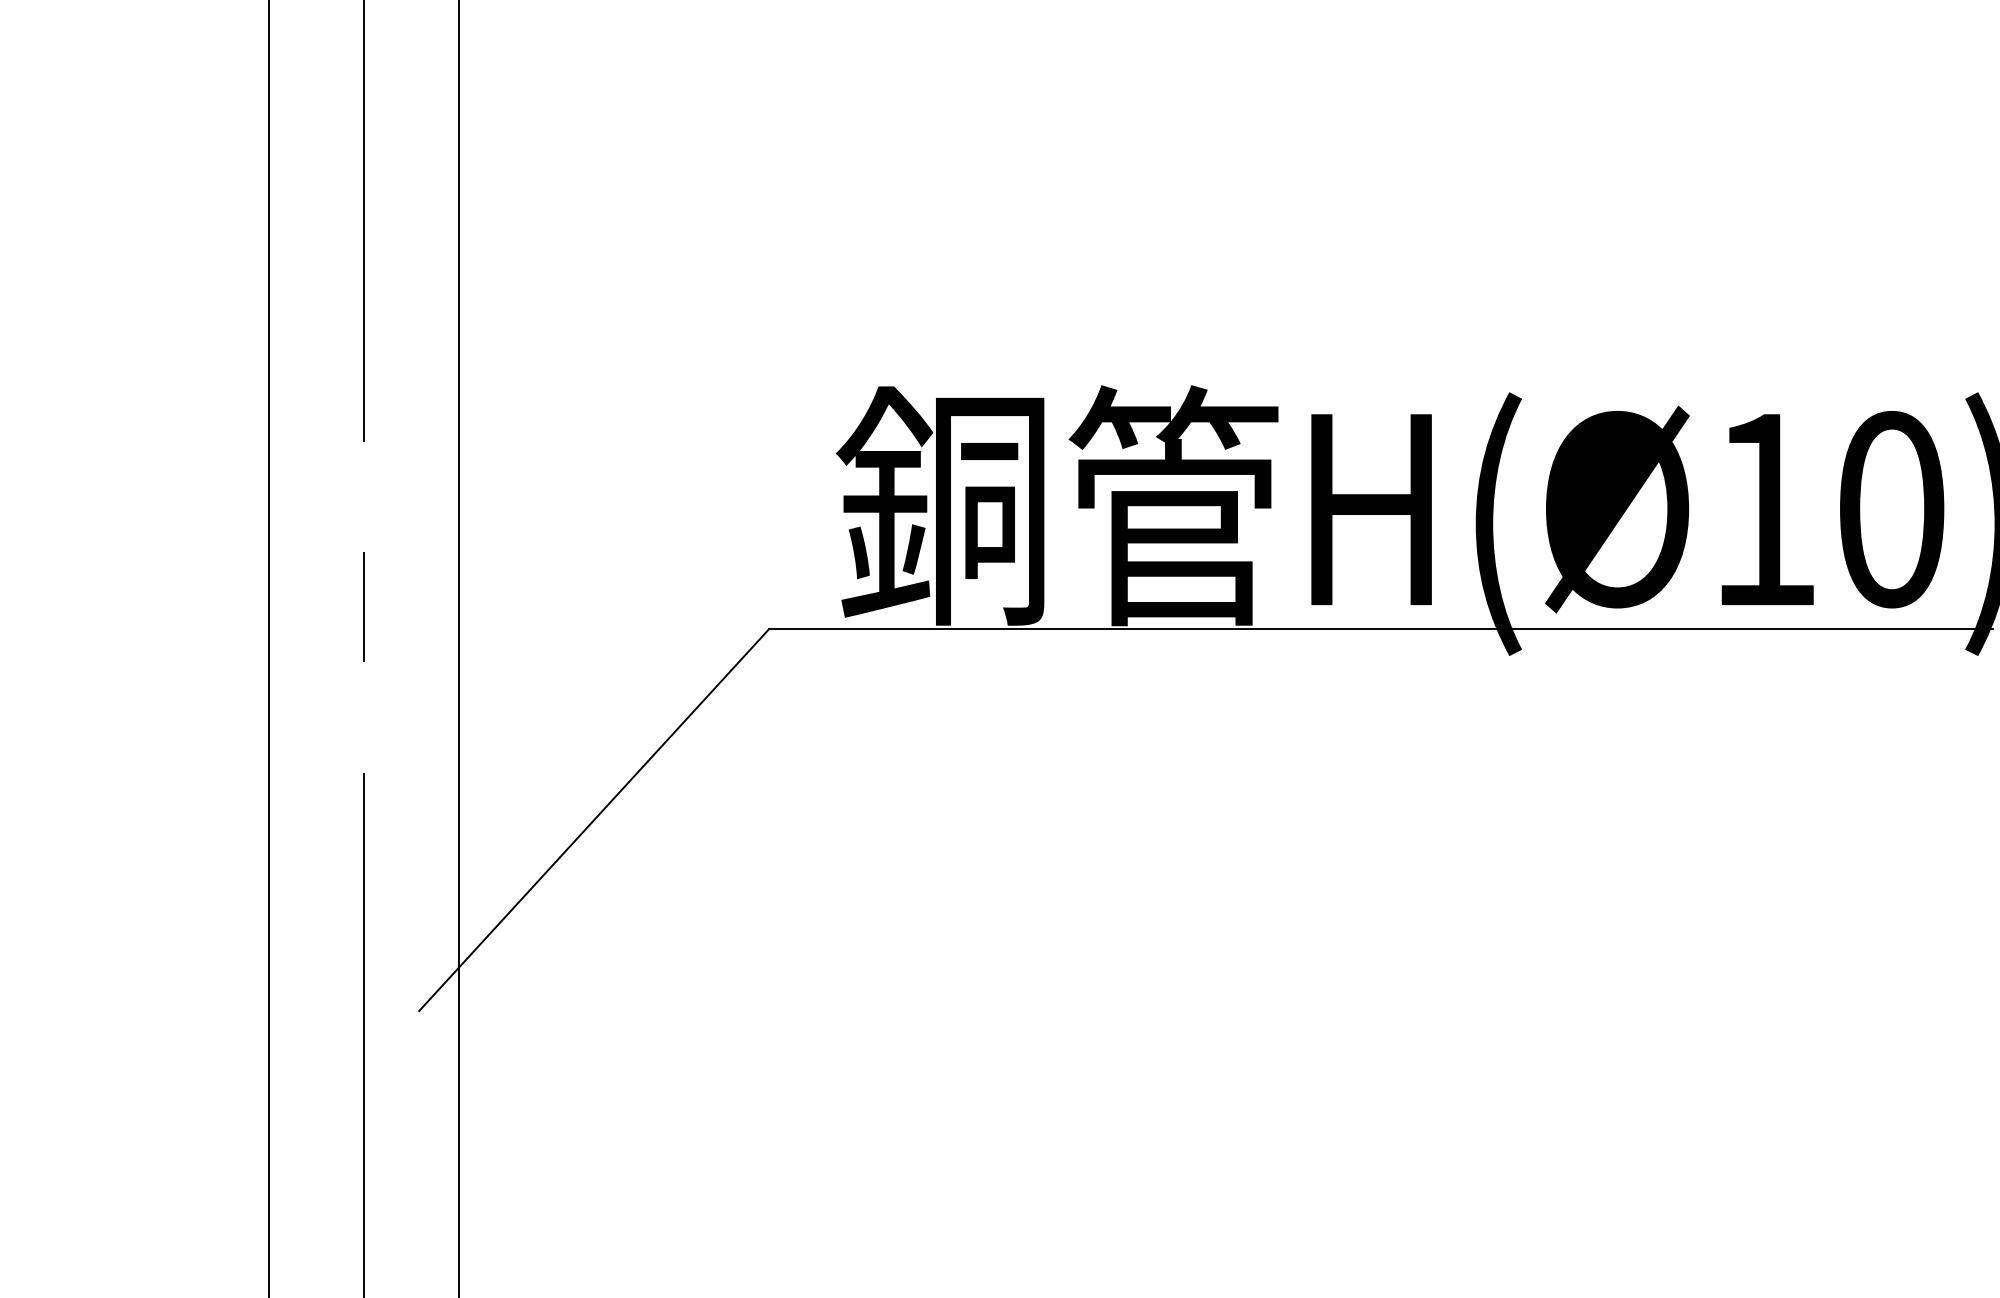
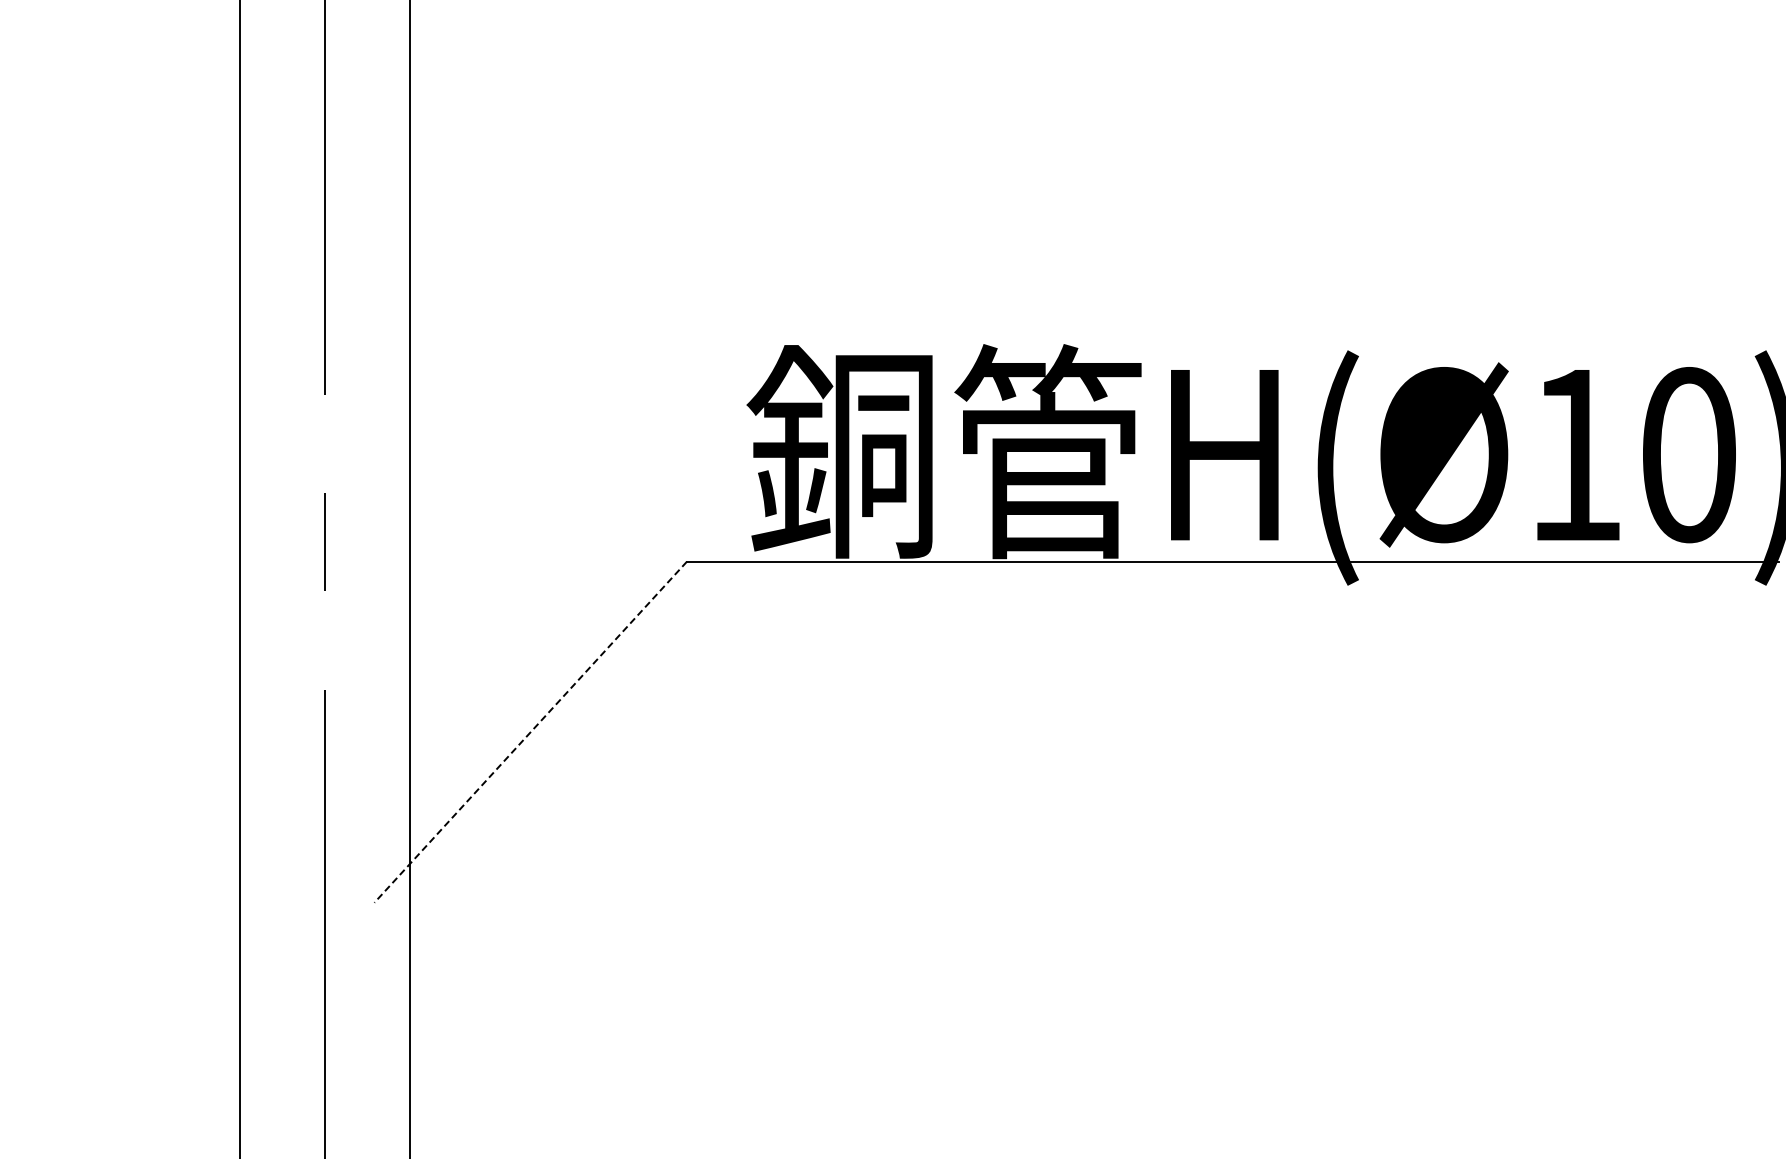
line: (593, 820) -> (530, 732), solid -> dashed

